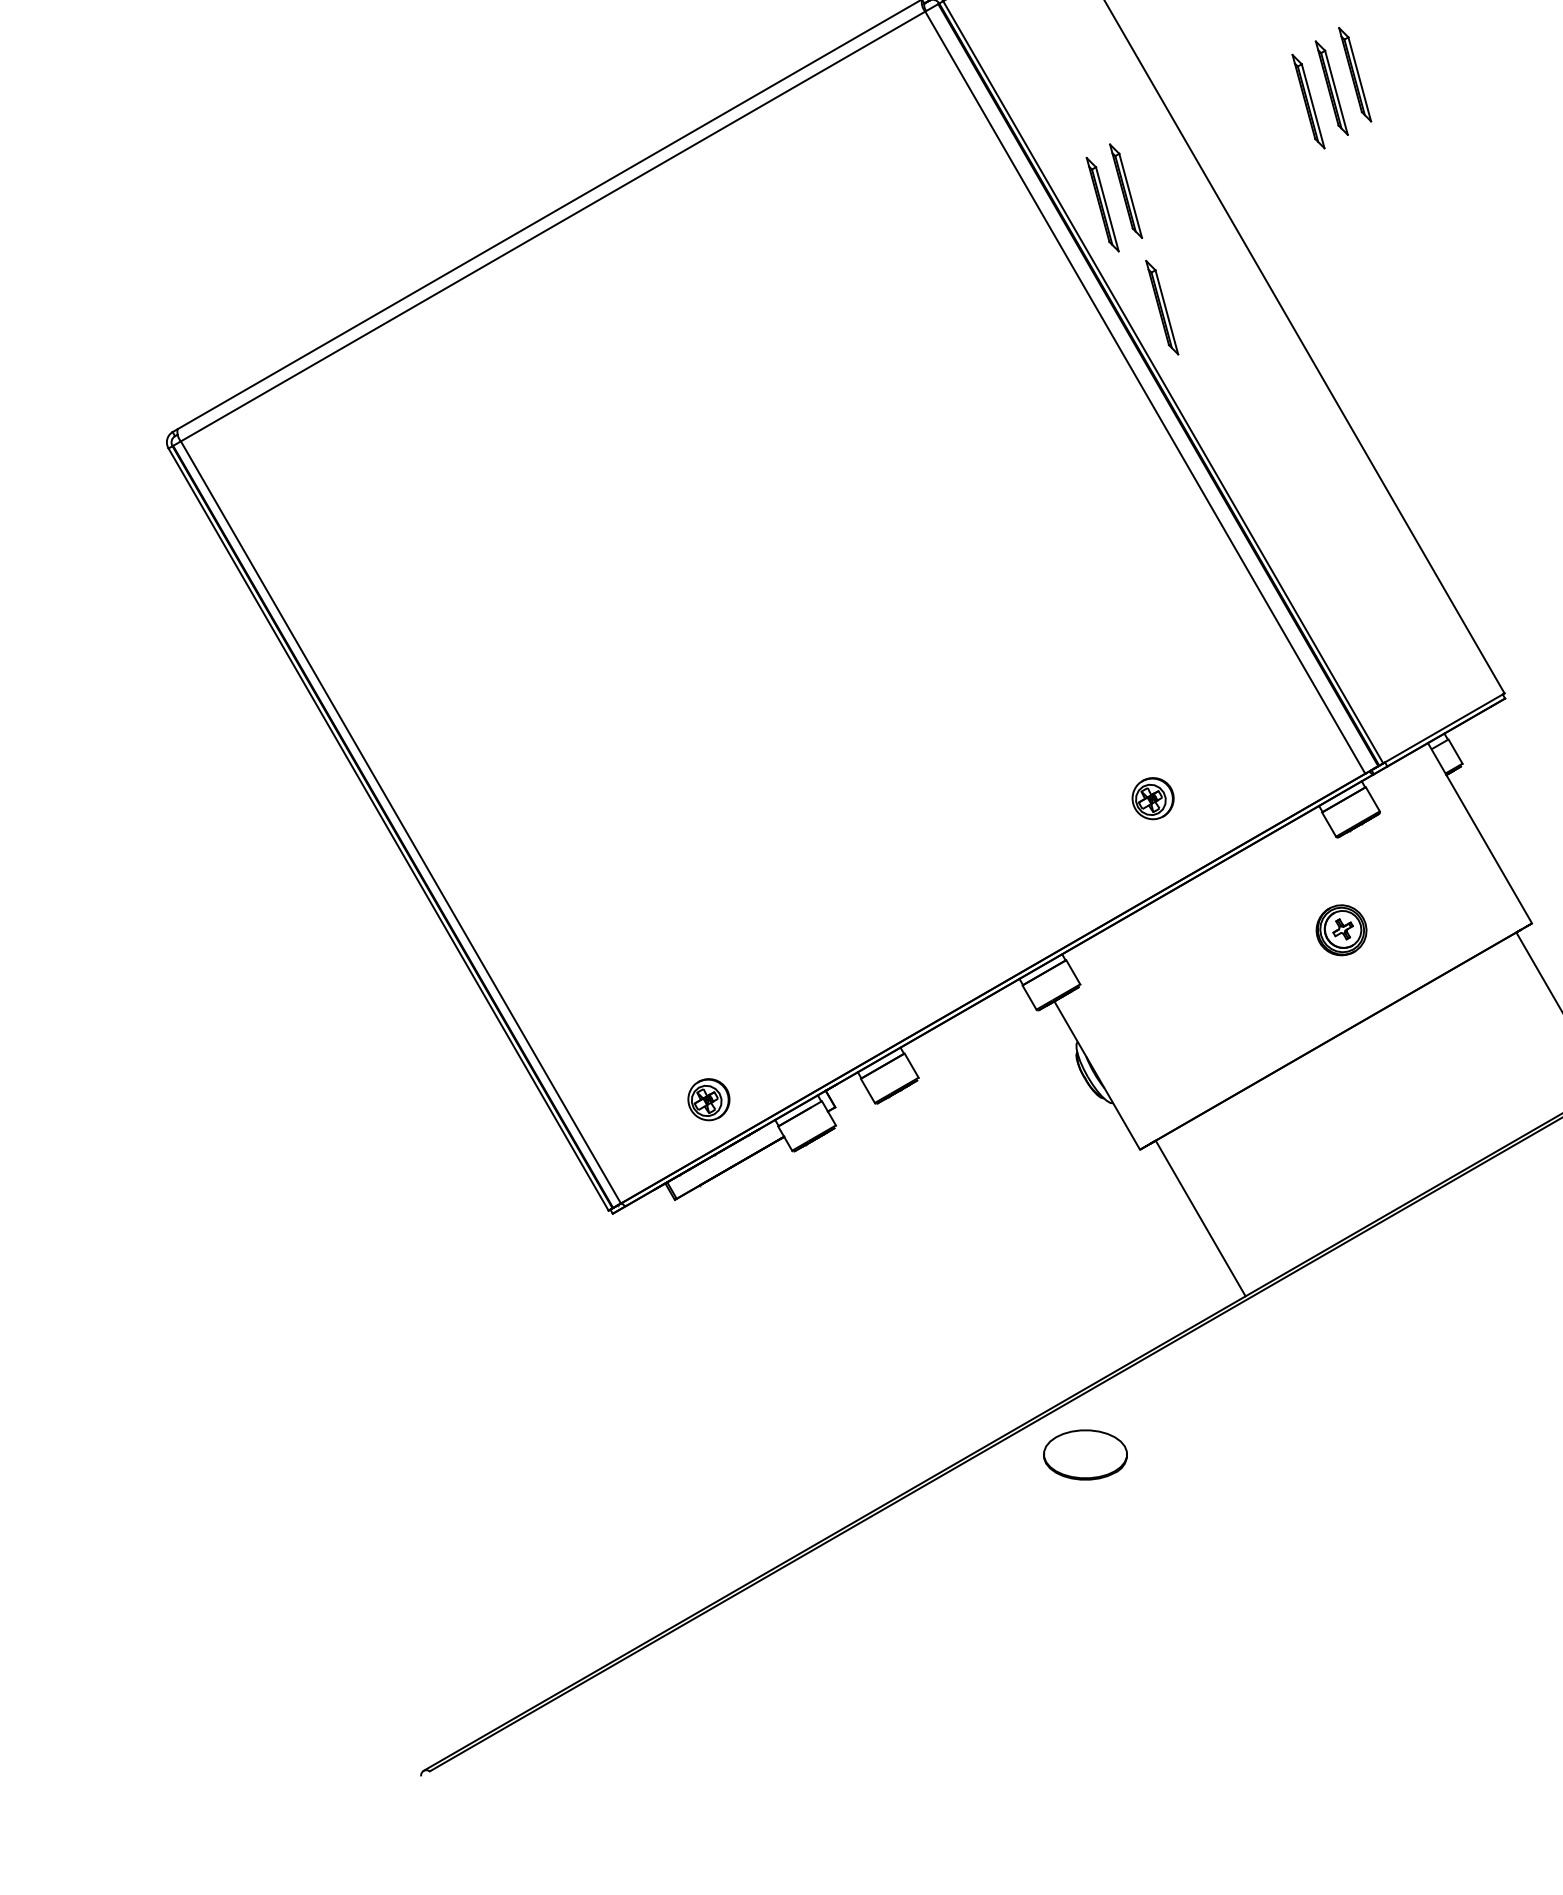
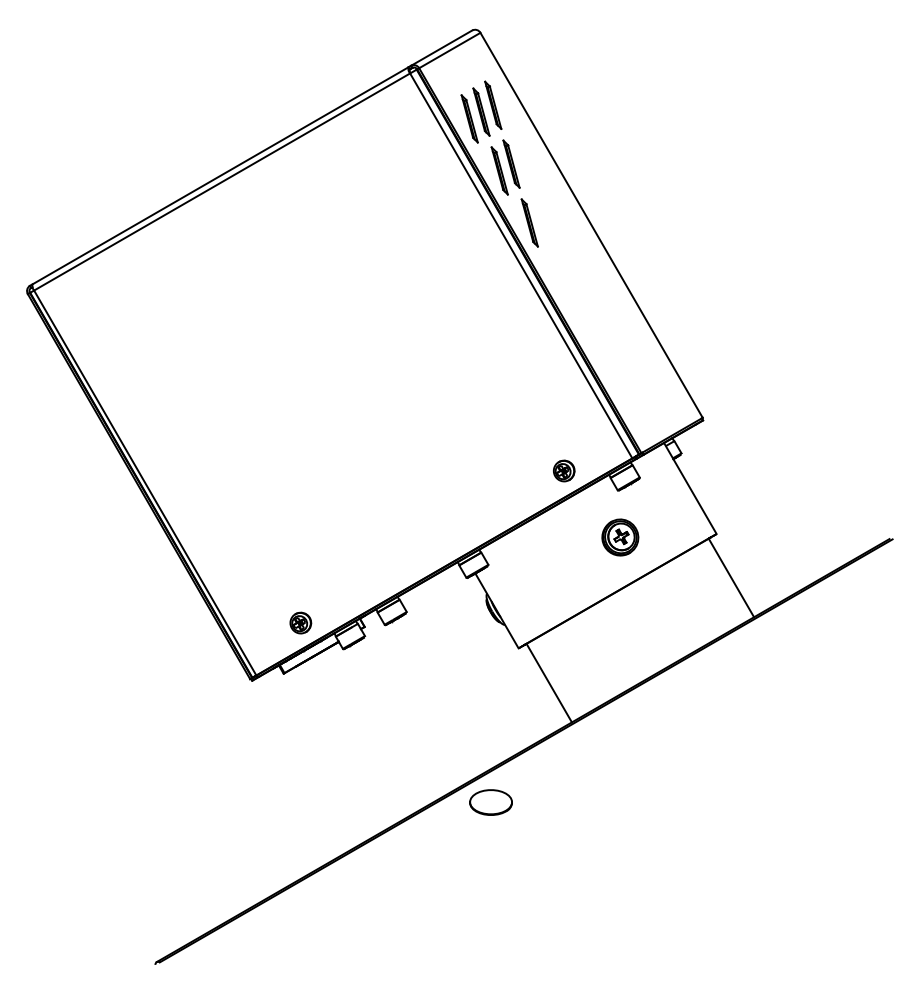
part: (1331, 86) -> (481, 111), moved
part: (1153, 797) -> (564, 470), moved
part: (1341, 930) -> (620, 537), size x1.43

